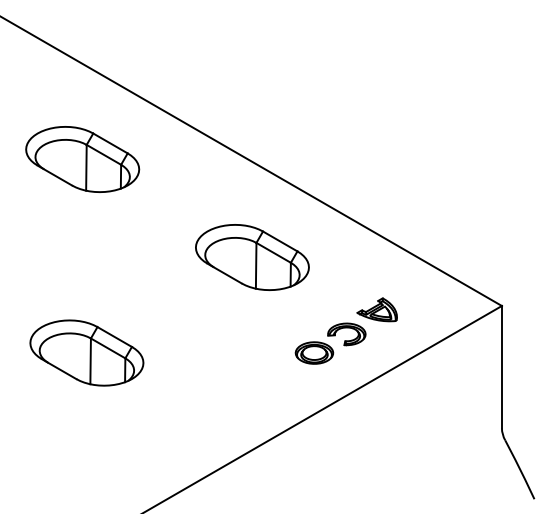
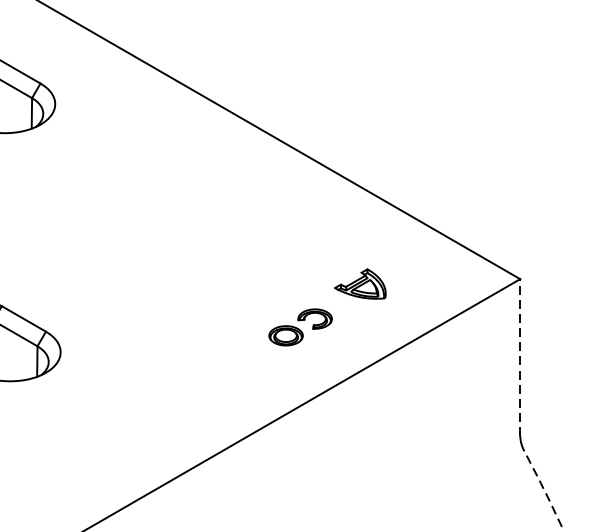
part: (252, 257) -> (200, 217), removed
part: (330, 343) -> (300, 327), size x0.7
line: (501, 366) -> (519, 356), solid -> dashed
line: (520, 469) -> (544, 488), solid -> dashed

